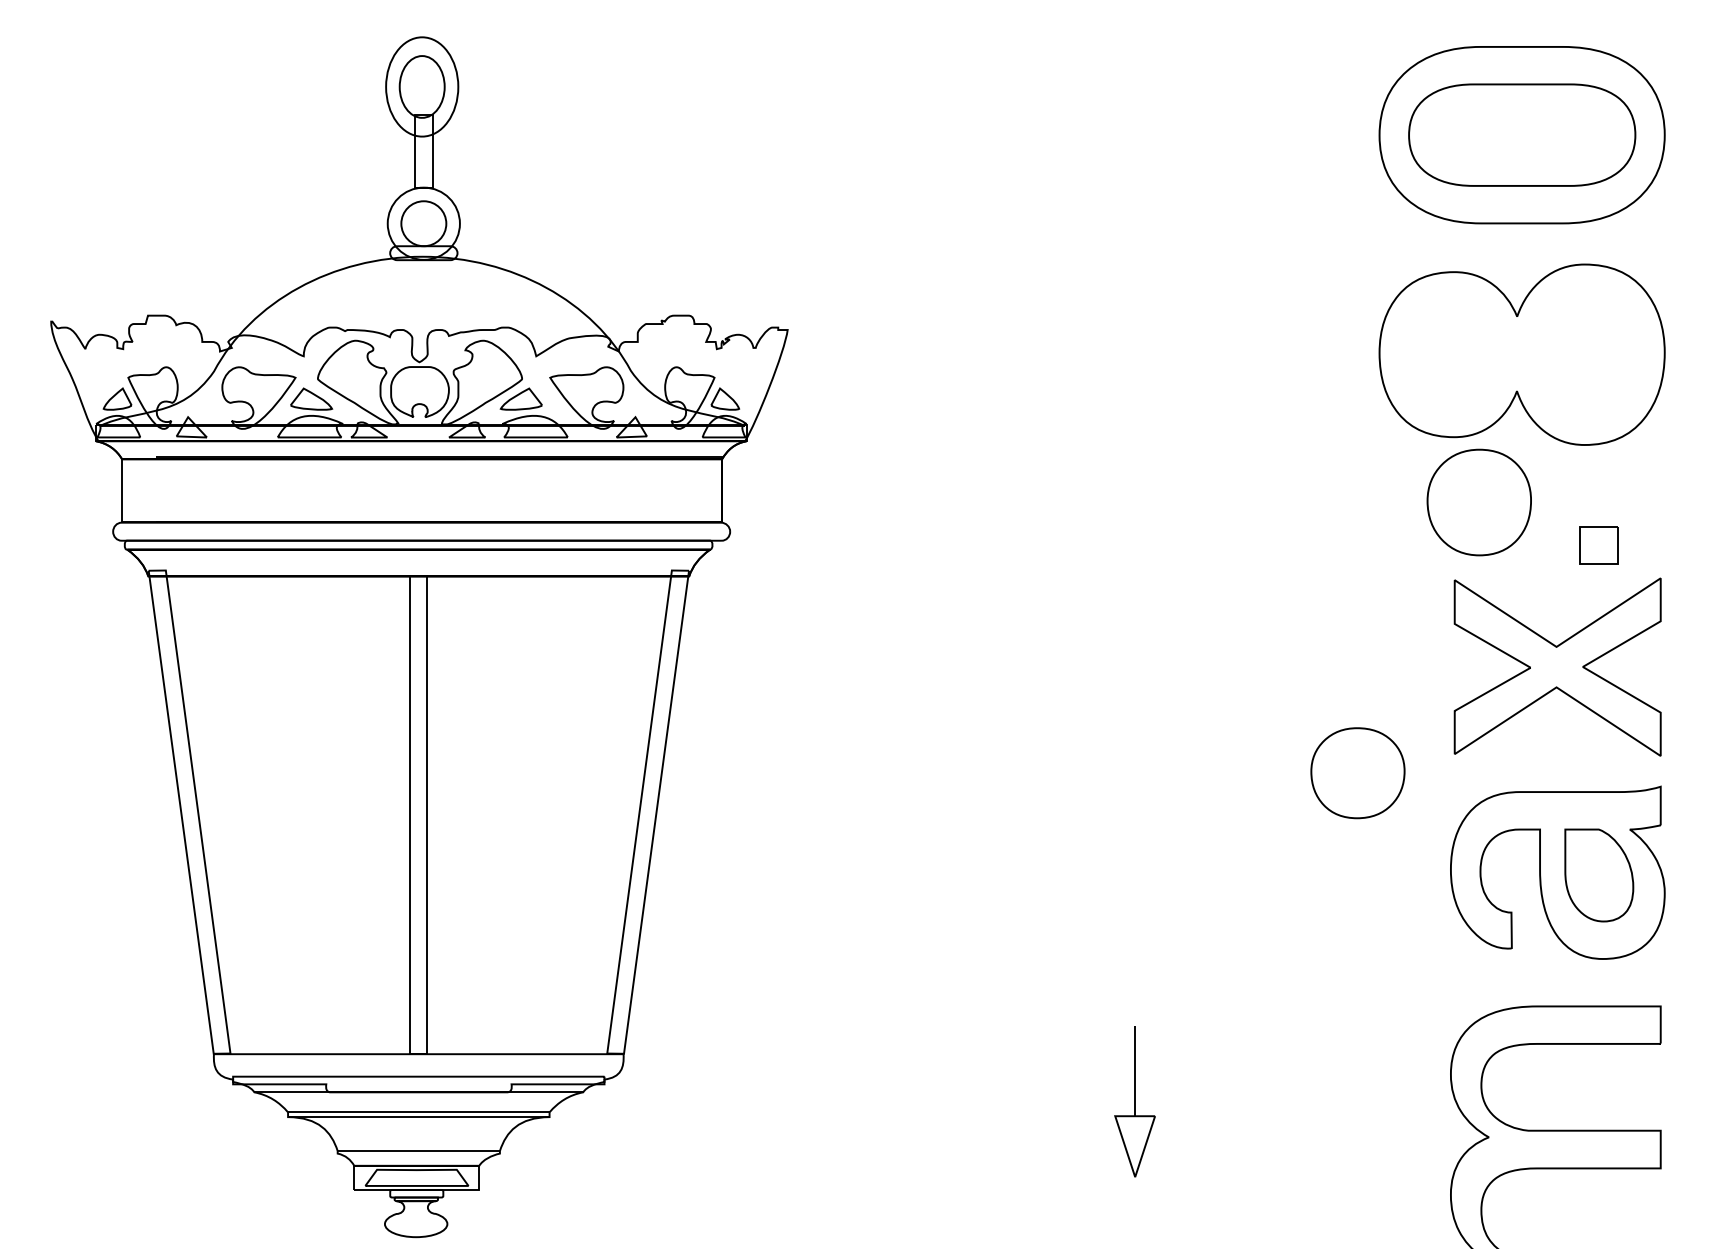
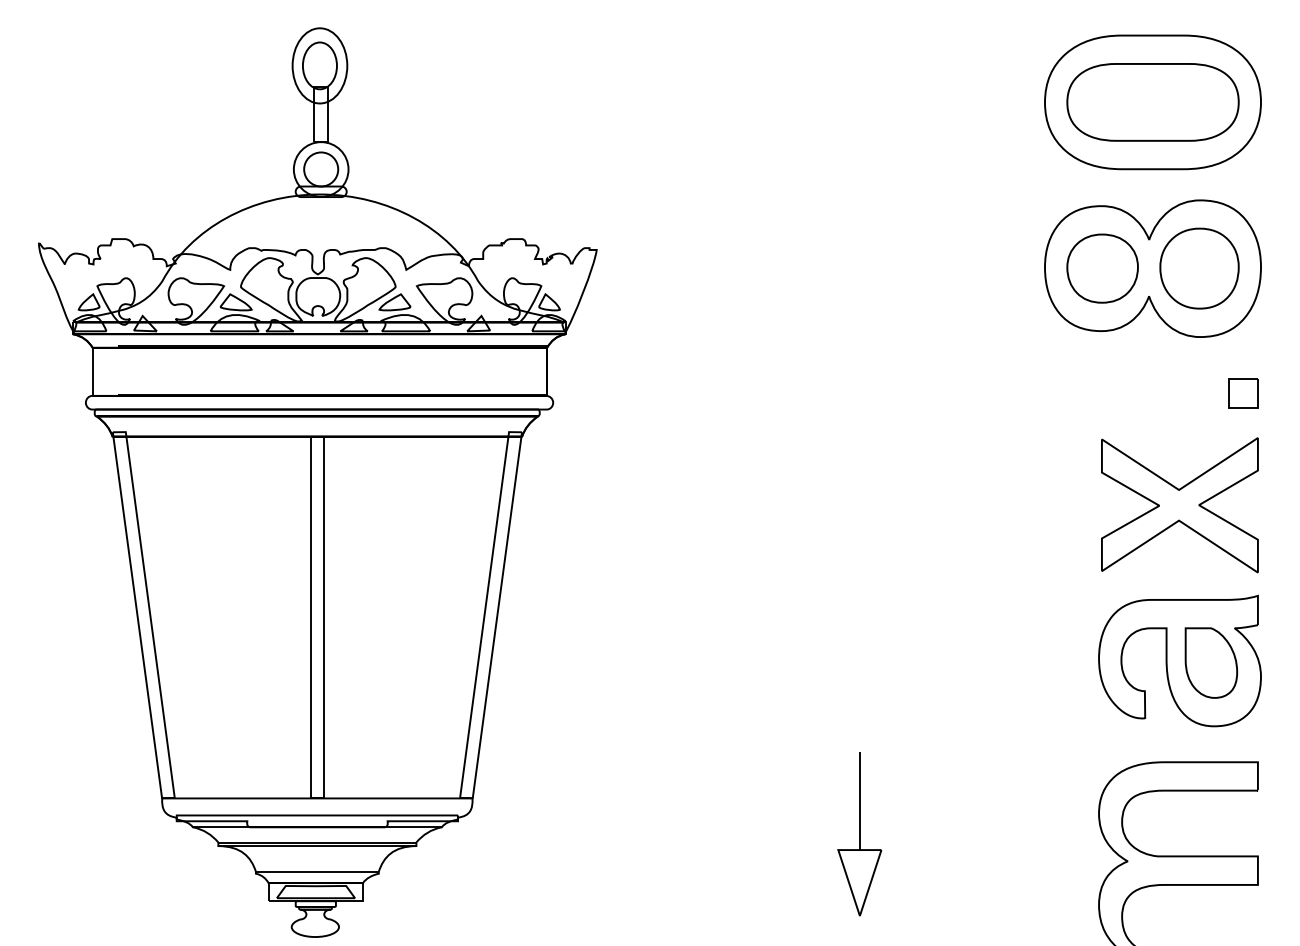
part: (1479, 502) -> (1199, 268), moved
part: (1599, 545) -> (1243, 393), moved
part: (1357, 773) -> (1102, 268), moved
part: (1134, 1101) -> (859, 834), size x1.43

